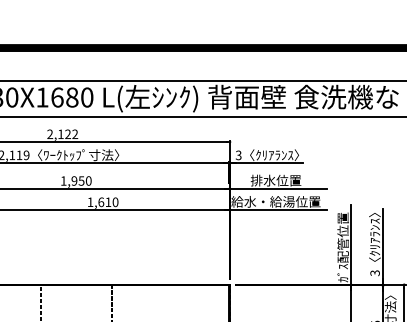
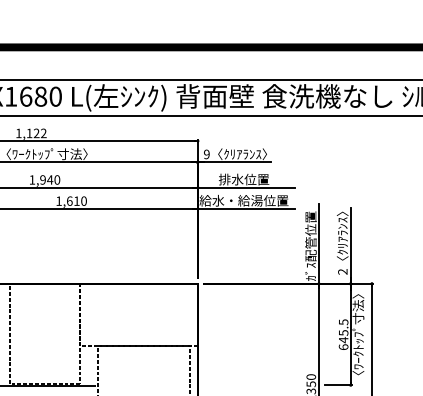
text: (49, 133) -> (18, 132), 2,122 -> 1,122
text: (238, 155) -> (206, 154), 3 -> 9
text: (81, 180) -> (50, 179), 1,950 -> 1,940
text: (375, 272) -> (343, 271), 3 -> 2

